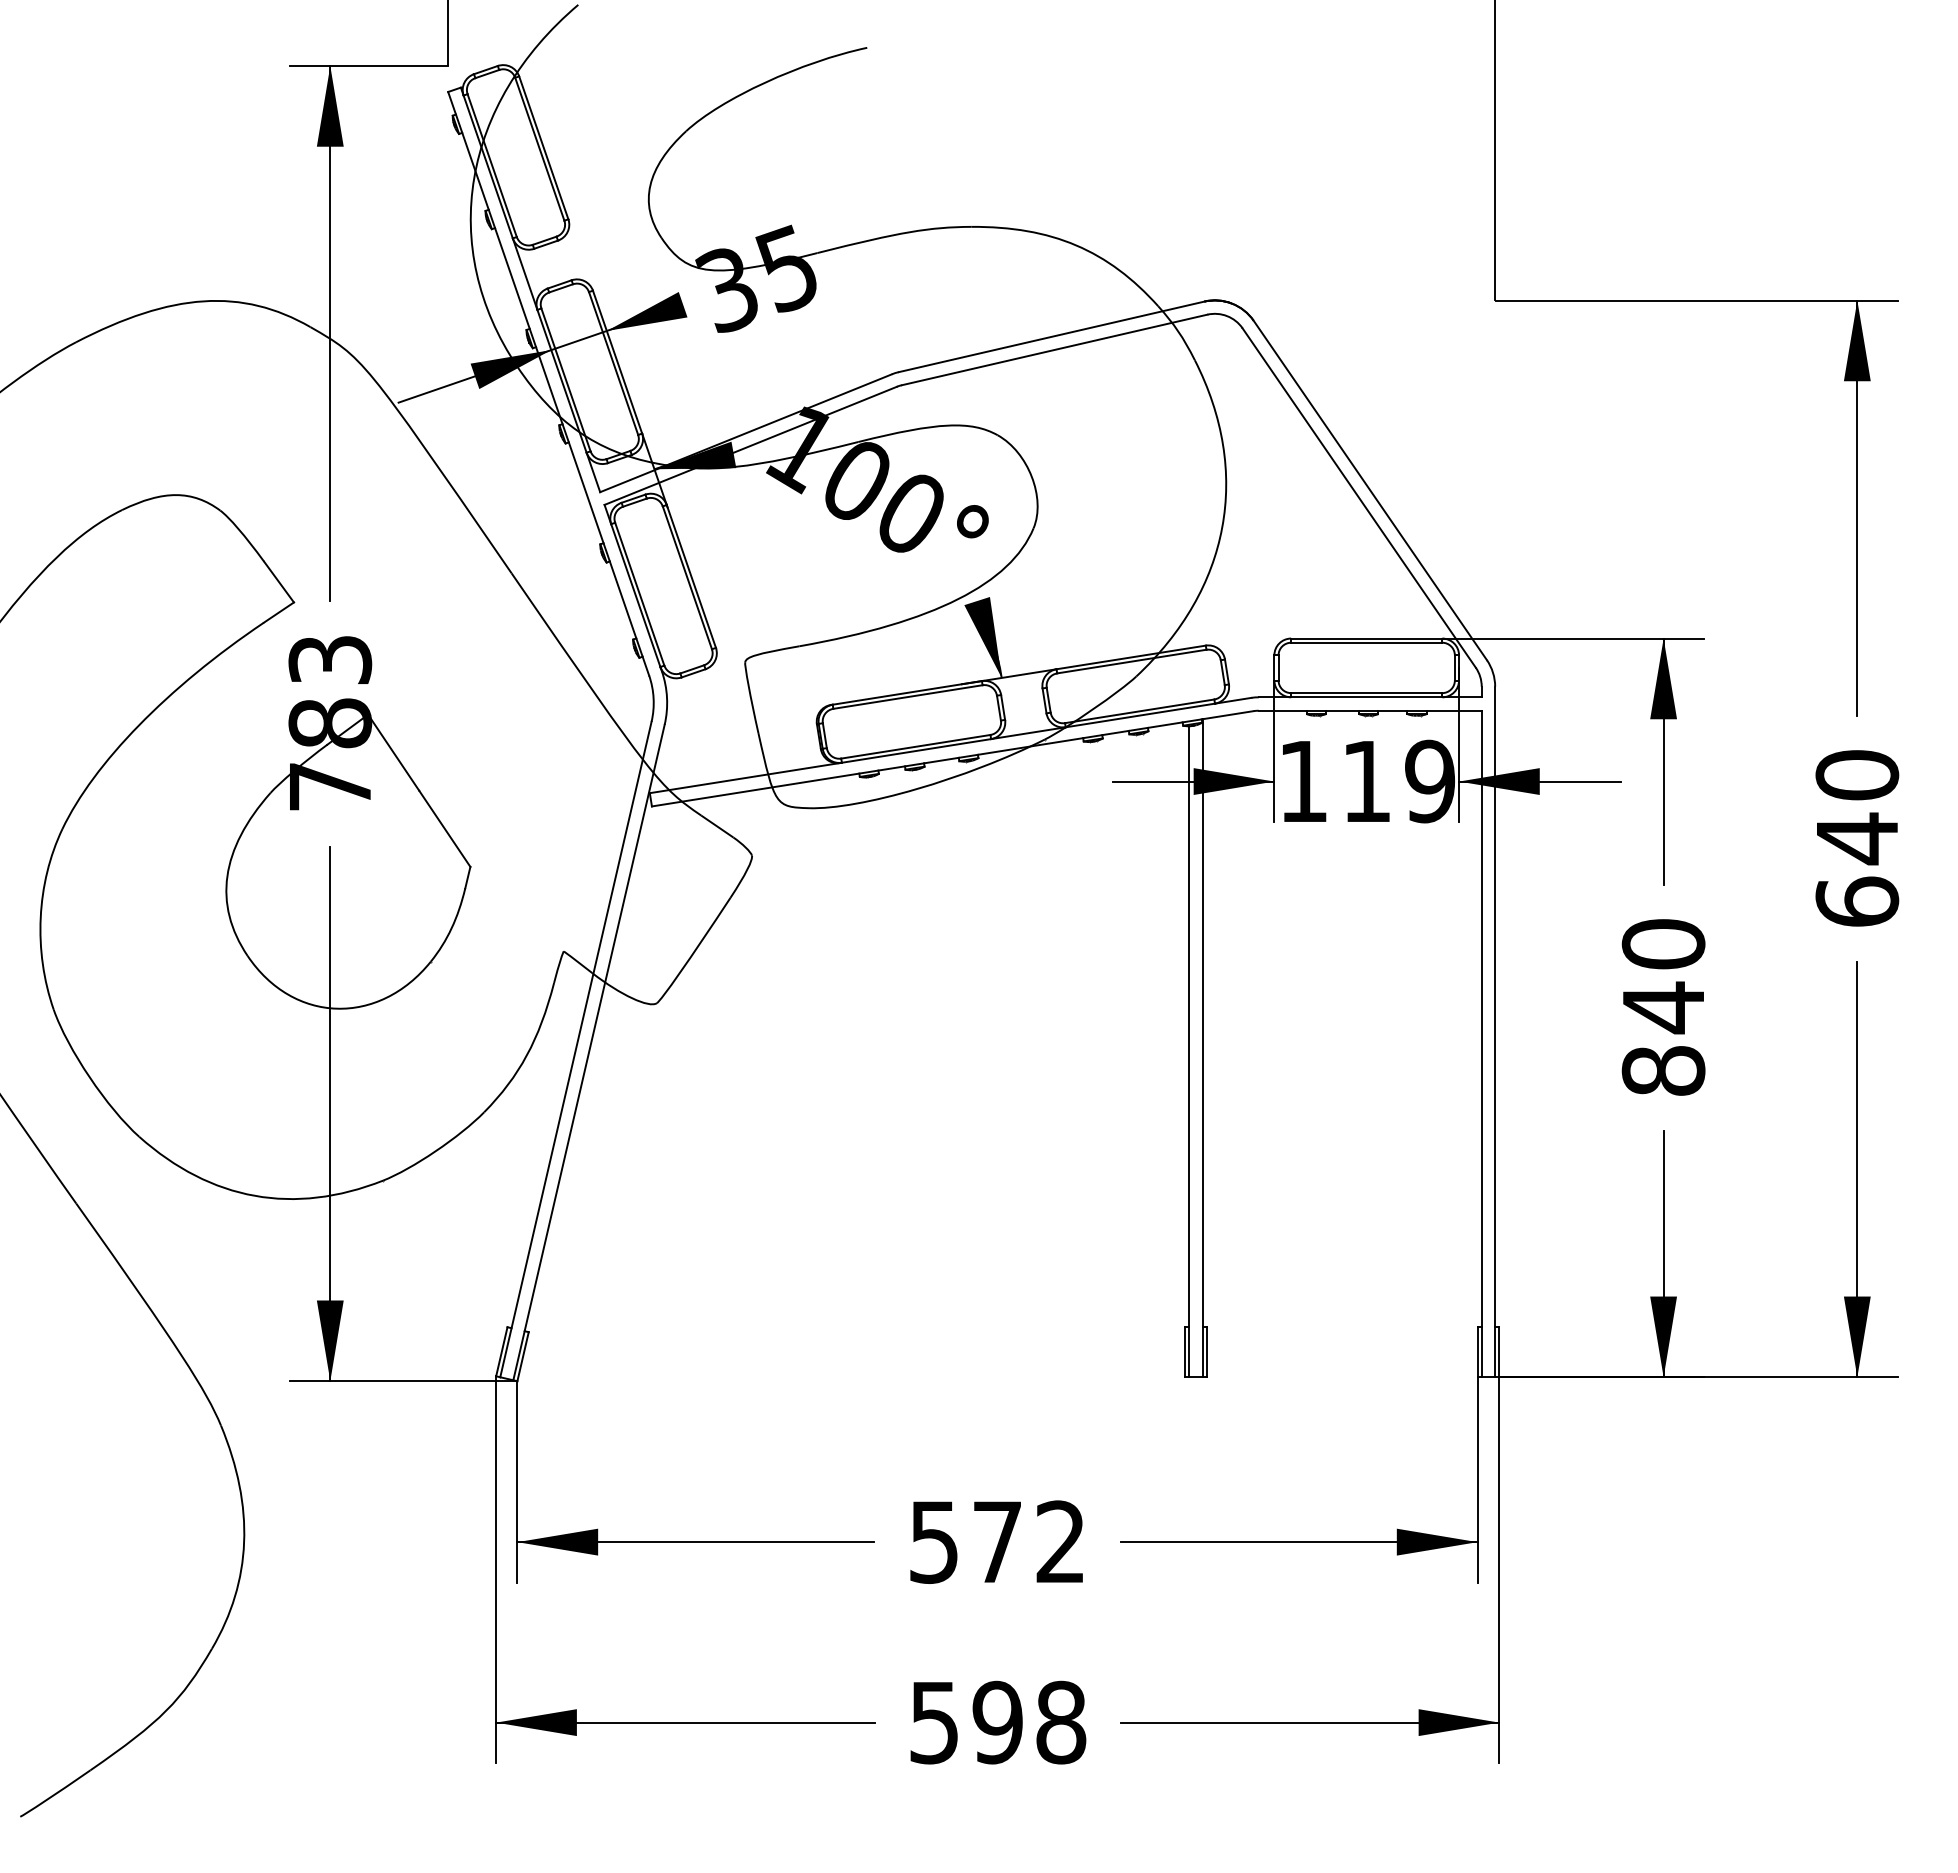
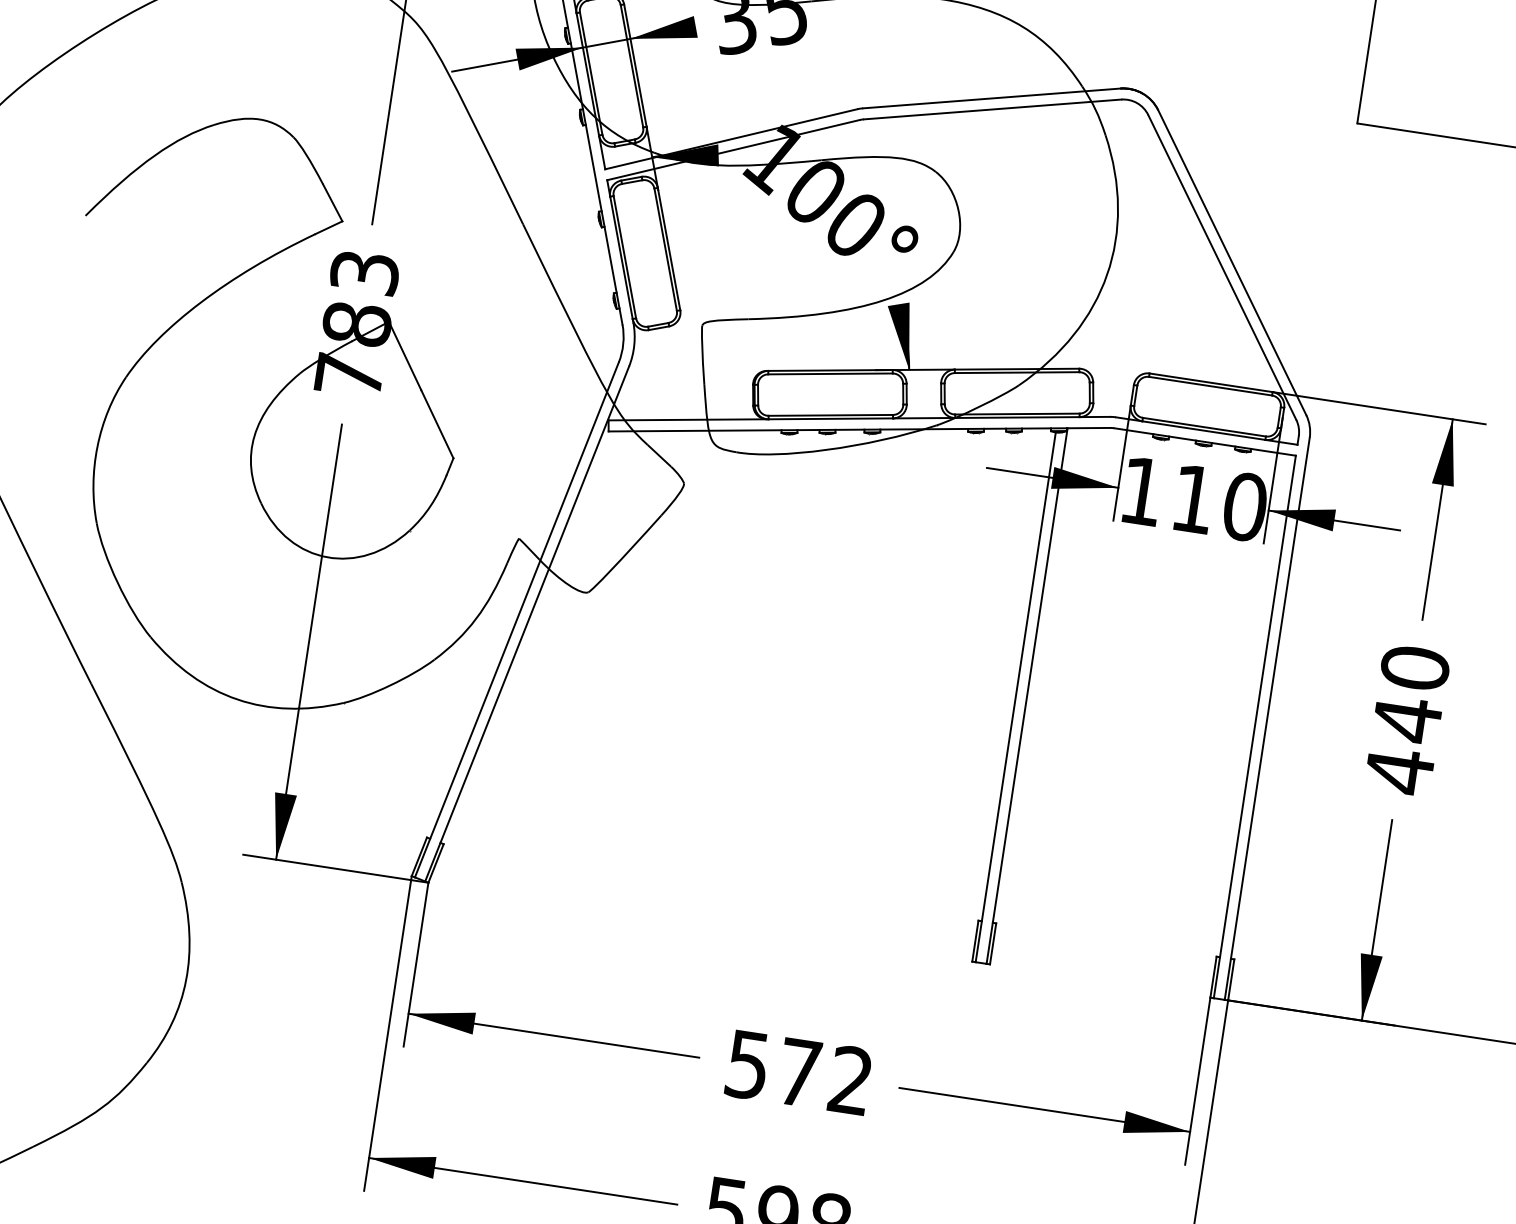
text: (1430, 781) -> (1245, 506), 119 -> 110
text: (1663, 1070) -> (1399, 770), 840 -> 440

